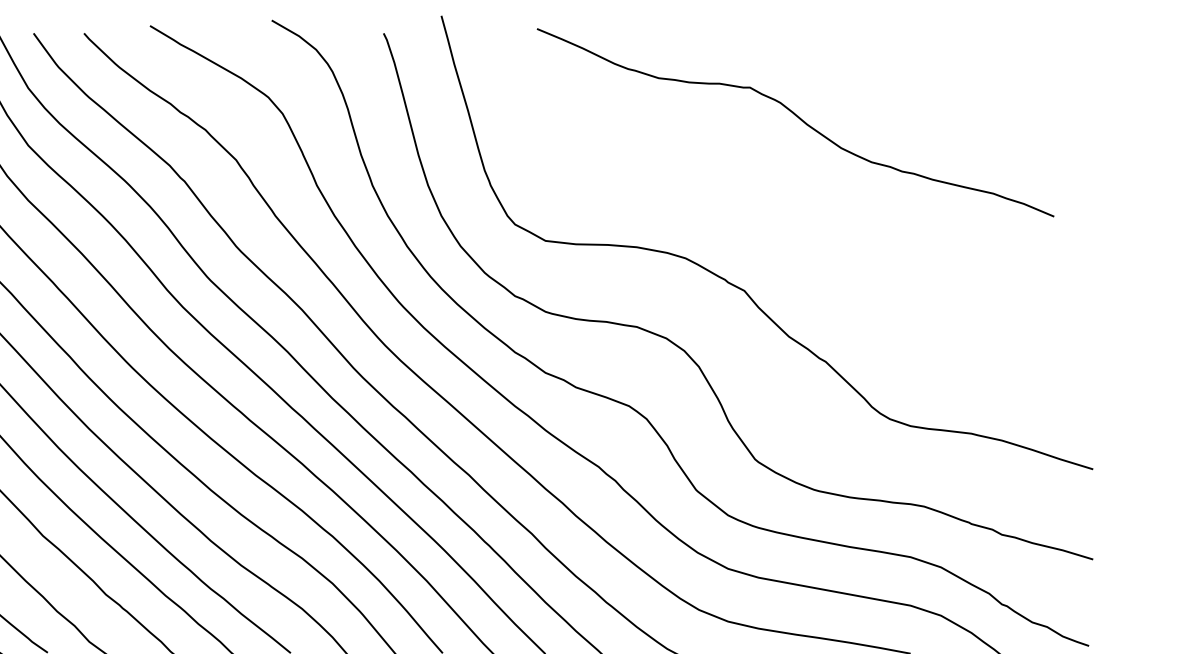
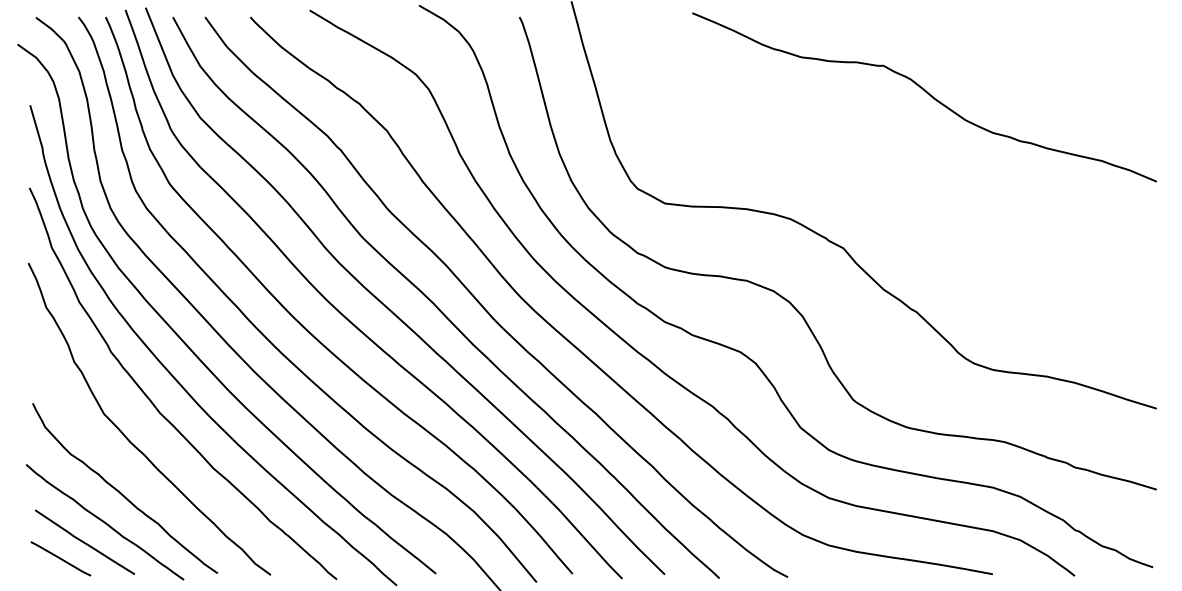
curve: (798, 119) -> (927, 94), moved

